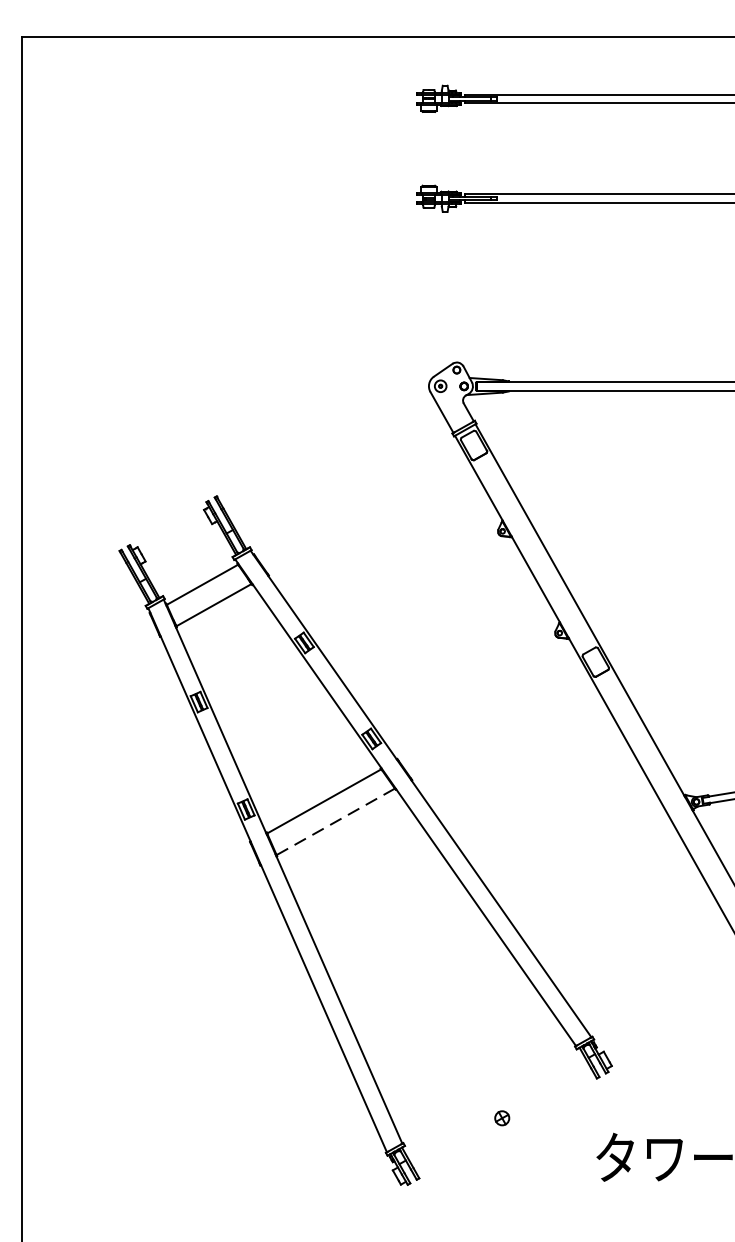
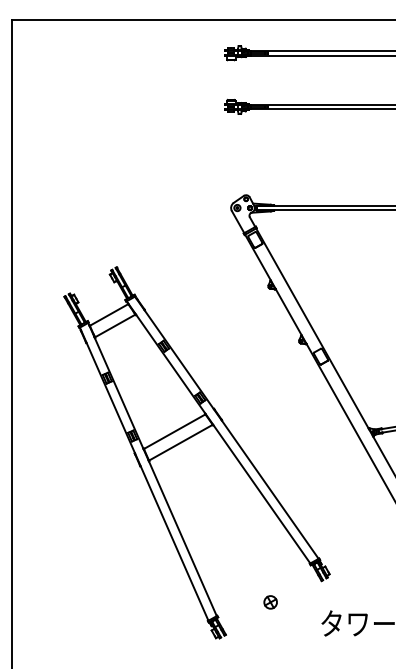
line: (335, 821) -> (180, 442), dashed -> solid
part: (502, 1118) -> (270, 602), size x1.67

